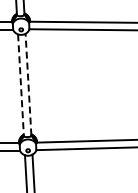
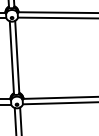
line: (28, 84) -> (17, 57), dashed -> solid
line: (20, 85) -> (11, 57), dashed -> solid

